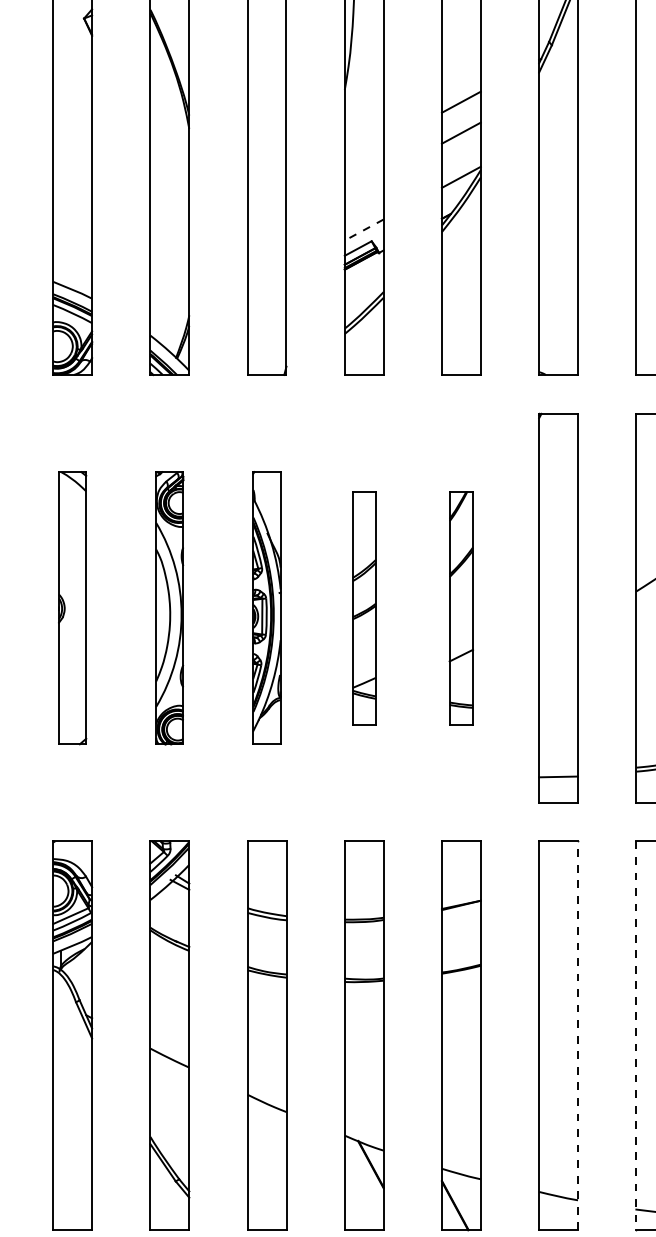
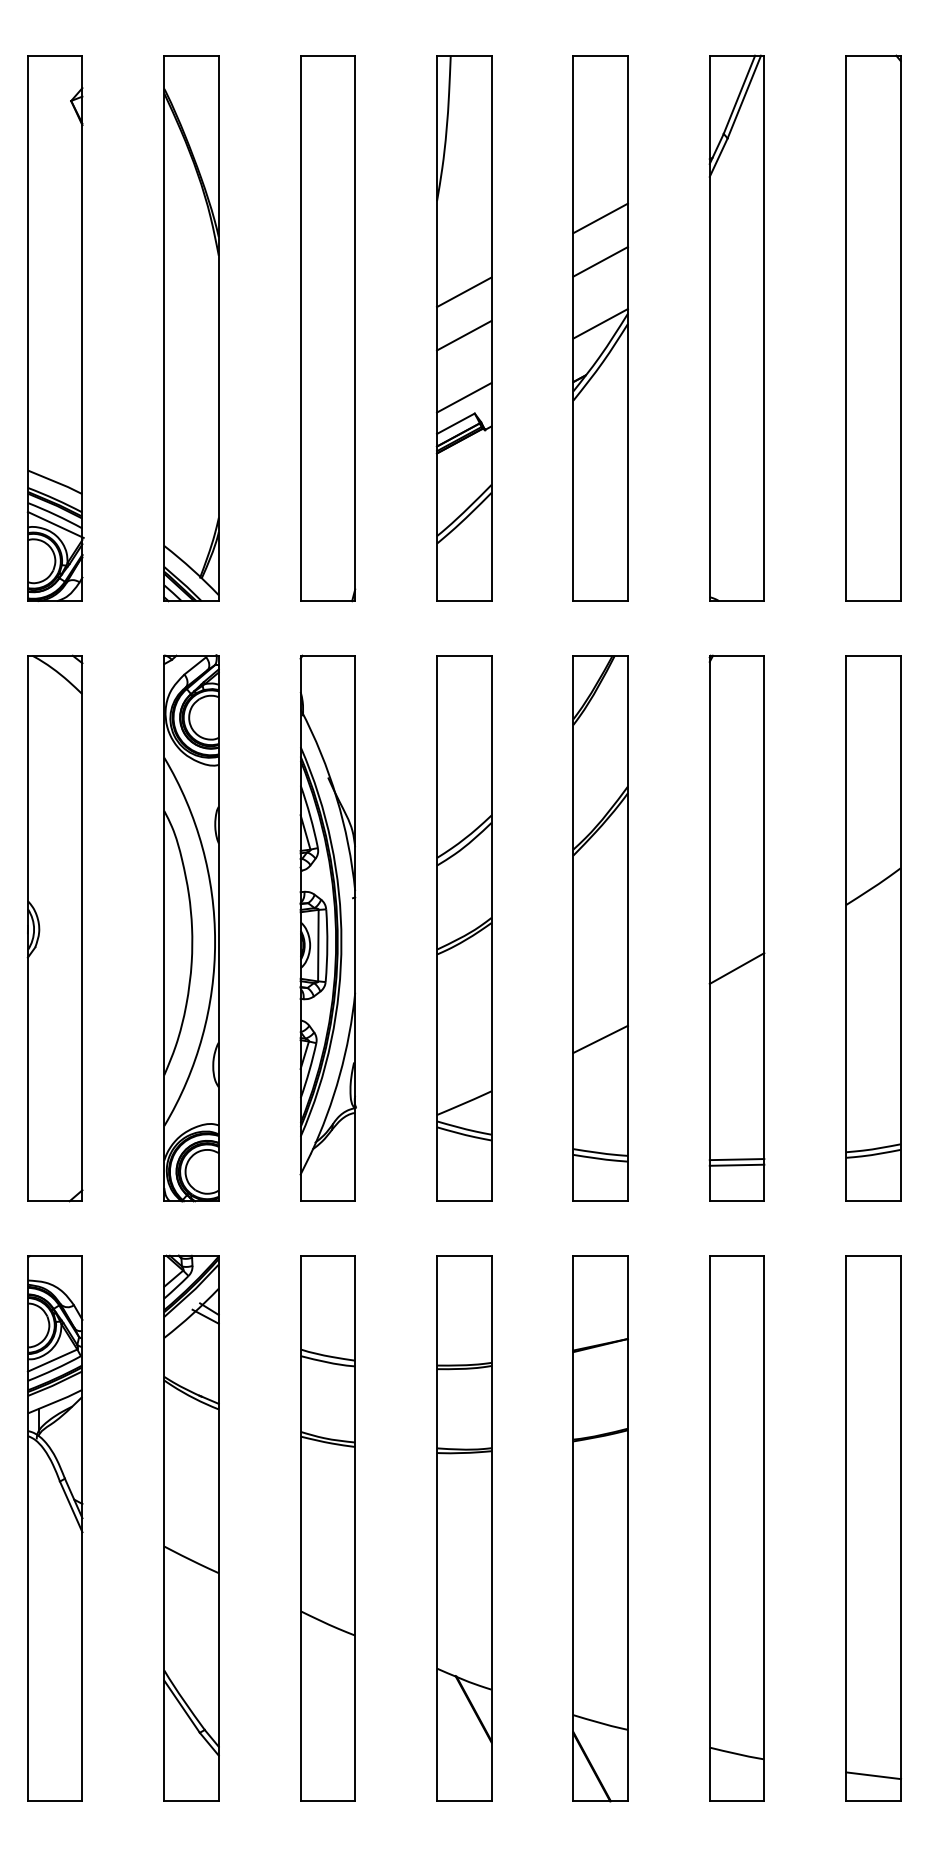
line: (364, 155) -> (464, 292), added
line: (364, 185) -> (464, 335), added
line: (363, 230) -> (463, 398), dashed -> solid
line: (72, 320) -> (55, 524), added
part: (266, 607) -> (327, 927), size x1.43
part: (72, 608) -> (54, 928), size x1.43
part: (169, 608) -> (191, 928), size x1.43
part: (364, 608) -> (464, 928), size x1.67
part: (461, 608) -> (600, 928), size x1.67
line: (558, 636) -> (736, 968), added
line: (558, 772) -> (736, 1159), added
line: (578, 1035) -> (764, 1528), dashed -> solid
line: (636, 1035) -> (846, 1528), dashed -> solid

